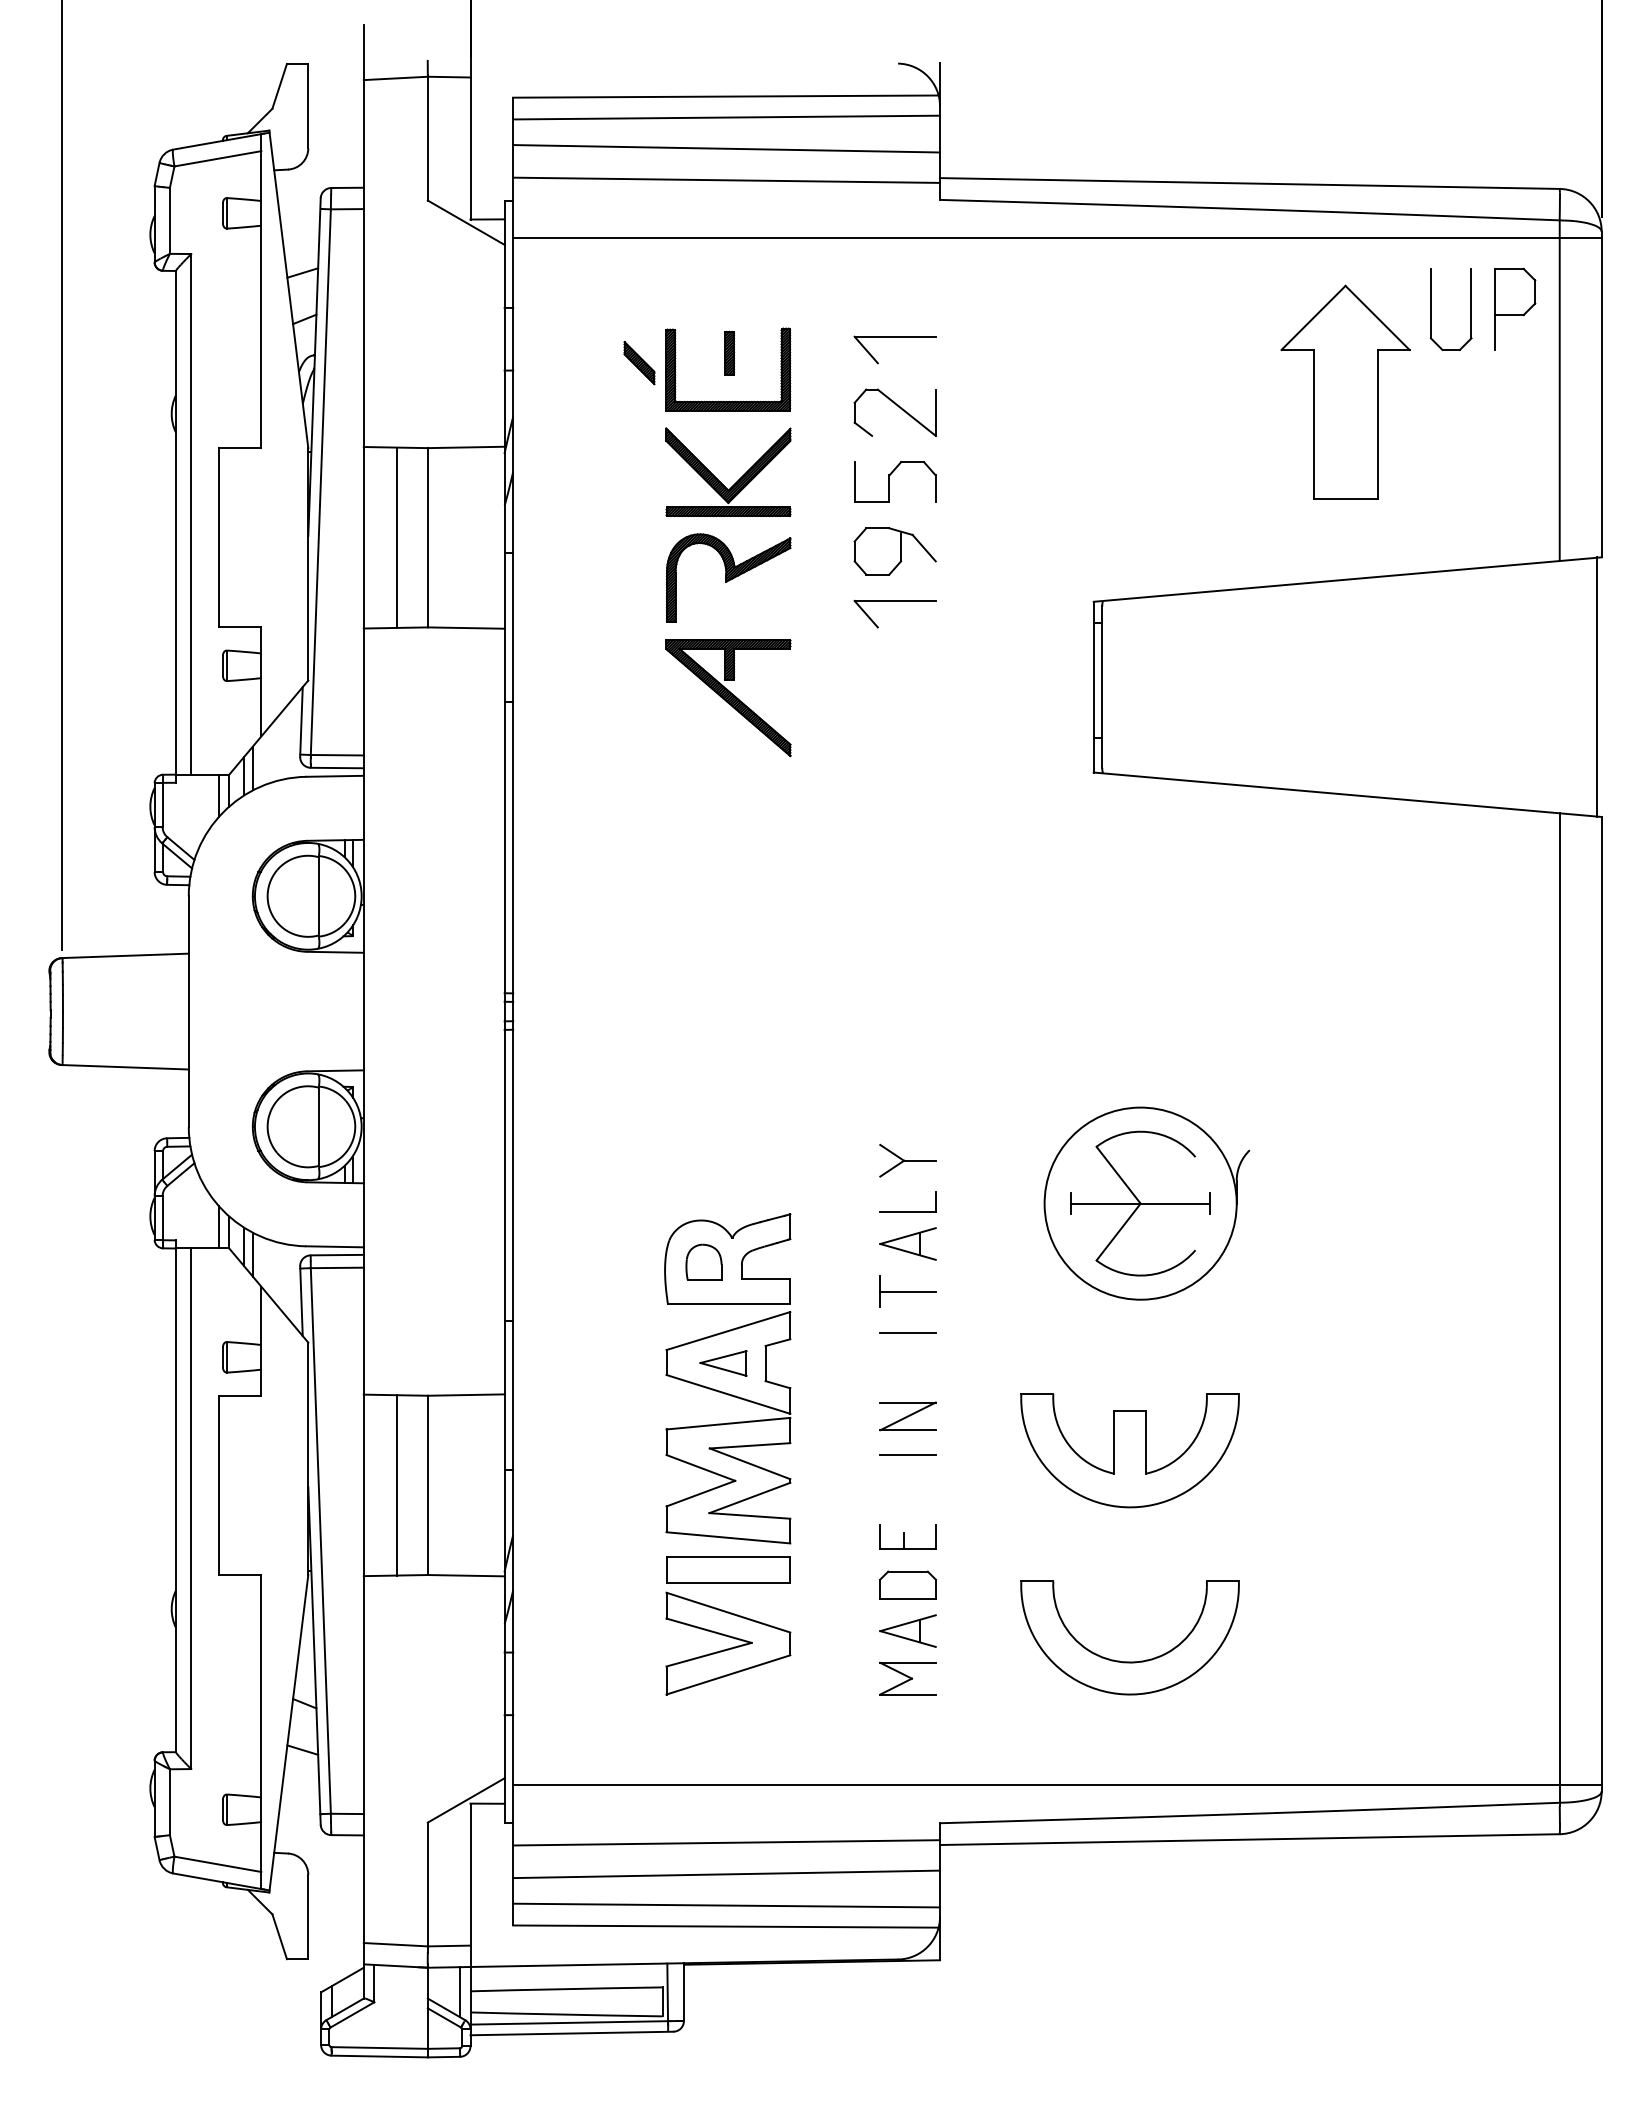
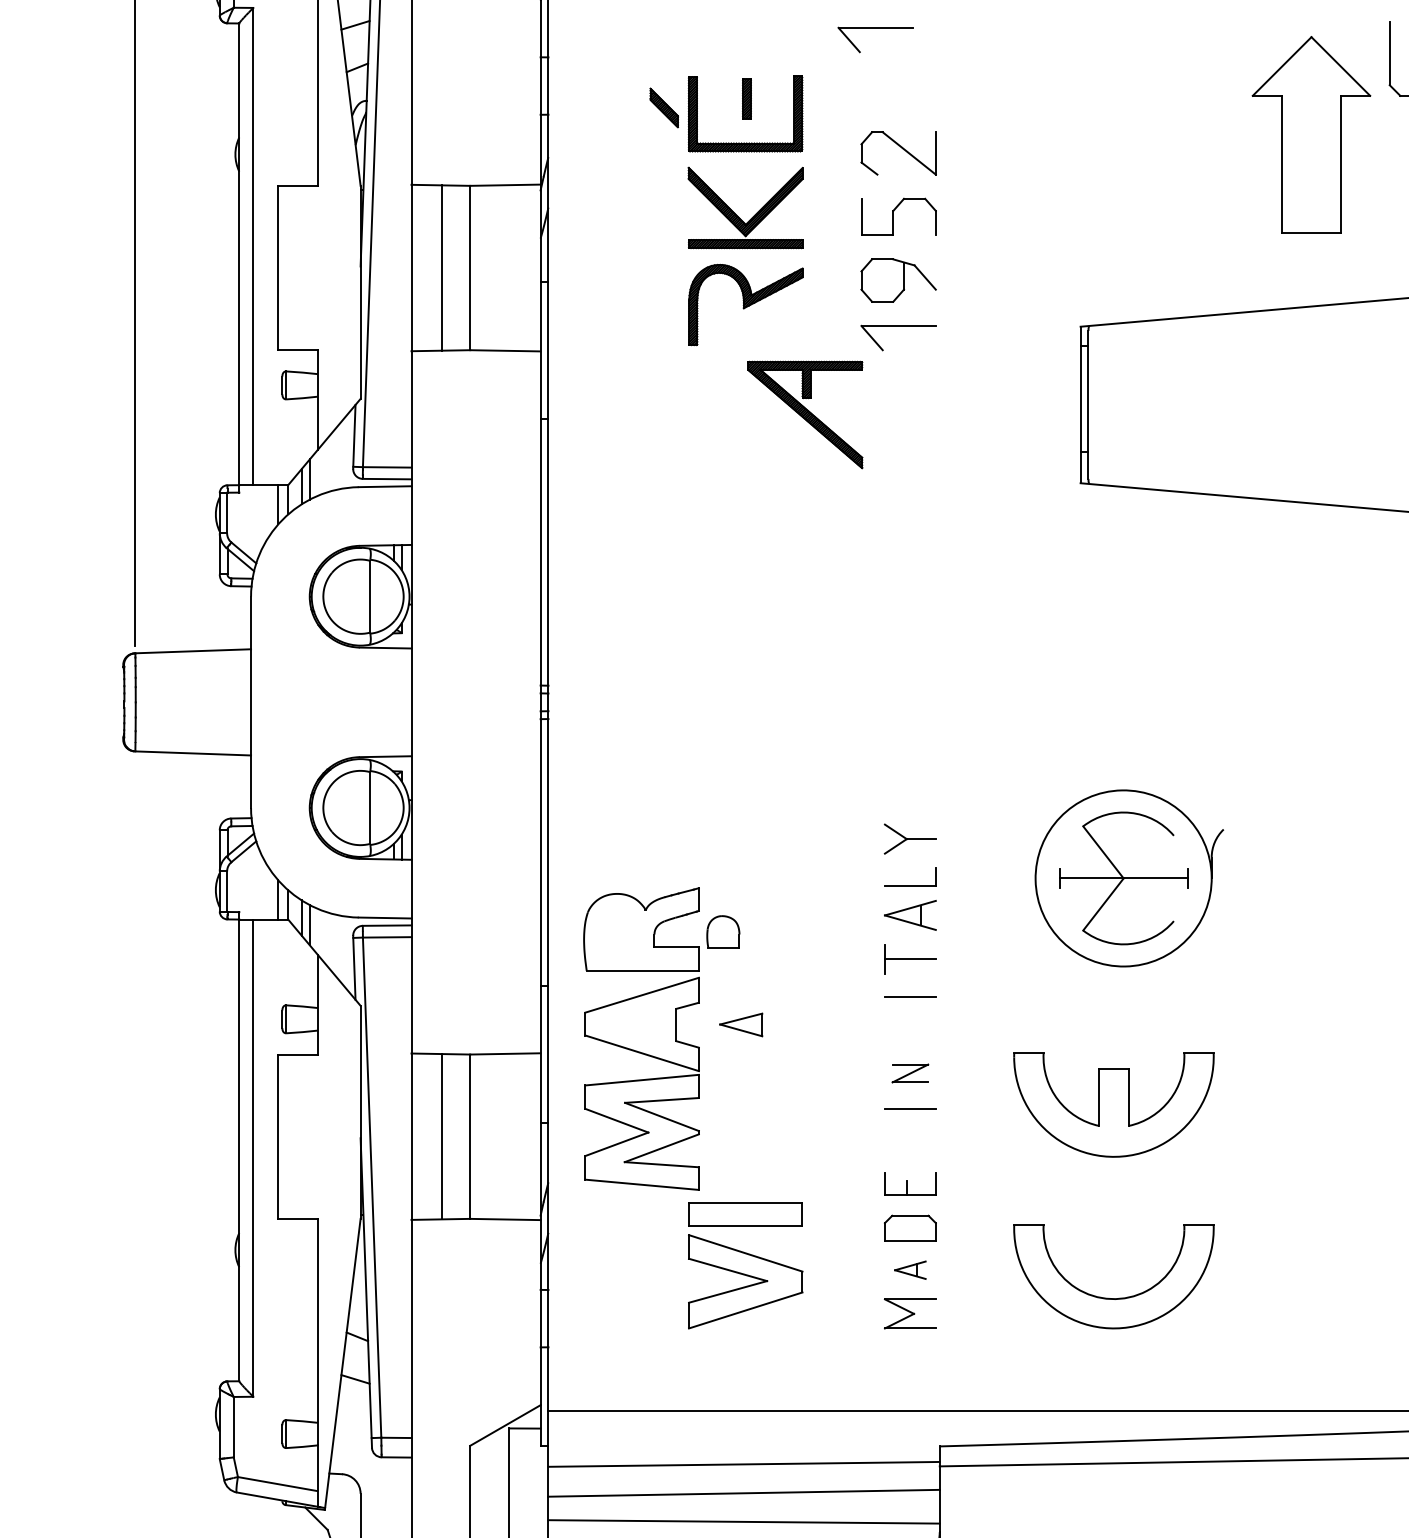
part: (894, 337) -> (875, 28), moved
part: (728, 698) -> (805, 415), moved
part: (727, 1378) -> (641, 1038), moved
part: (907, 1416) -> (909, 1073), size x0.7
part: (907, 1630) -> (909, 1269), size x0.6

